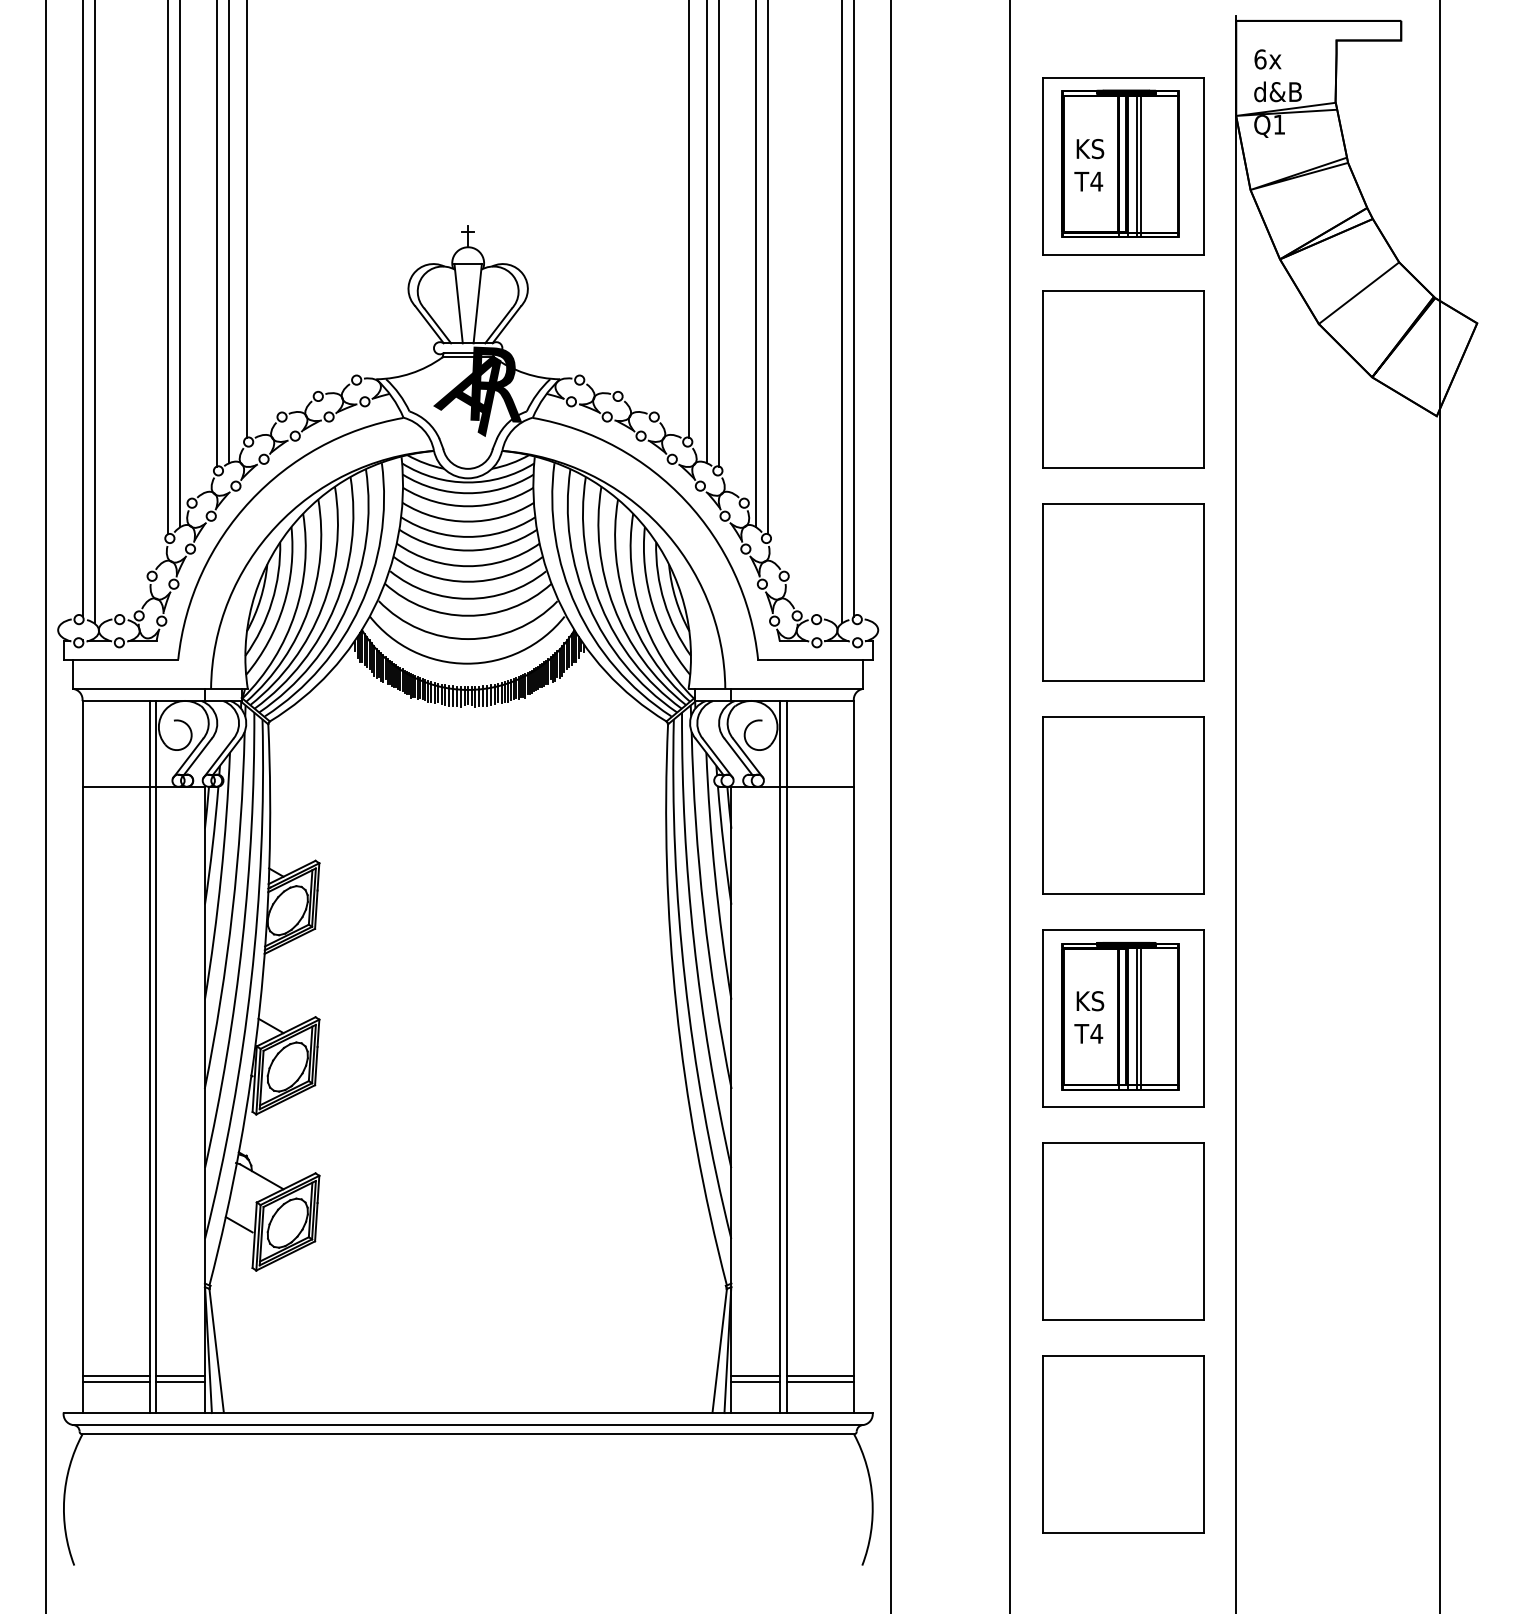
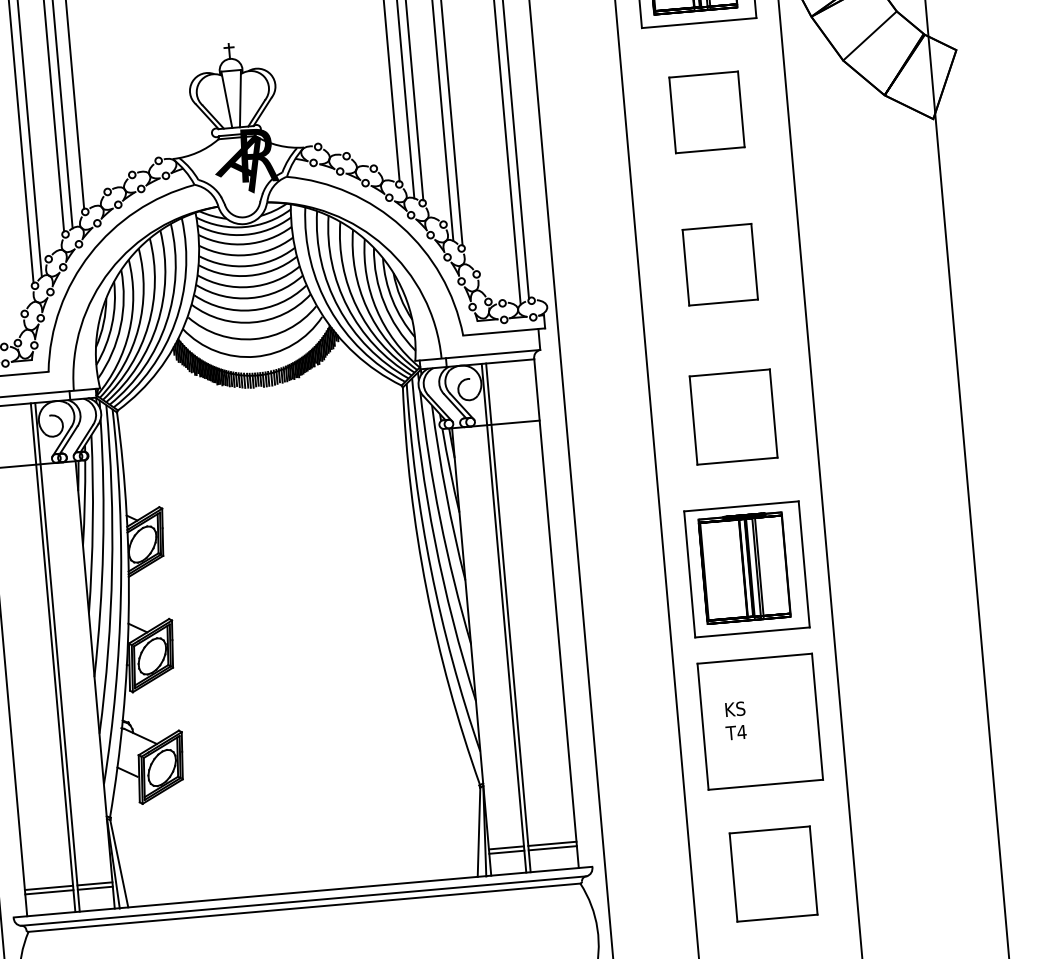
part: (1123, 379) -> (706, 112), size x0.6
part: (1123, 592) -> (720, 264), size x0.6
part: (1123, 805) -> (733, 417), size x0.7
text: (1089, 1017) -> (735, 720), moved
part: (1123, 1444) -> (773, 874), size x0.7

